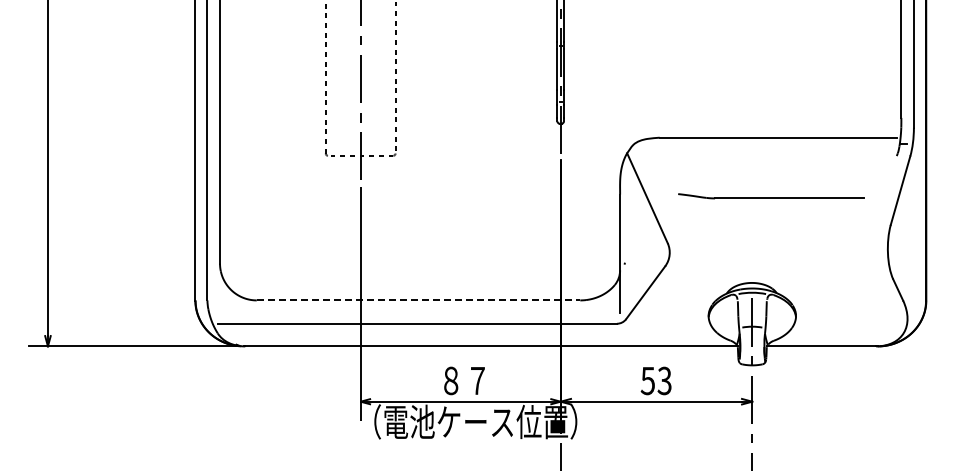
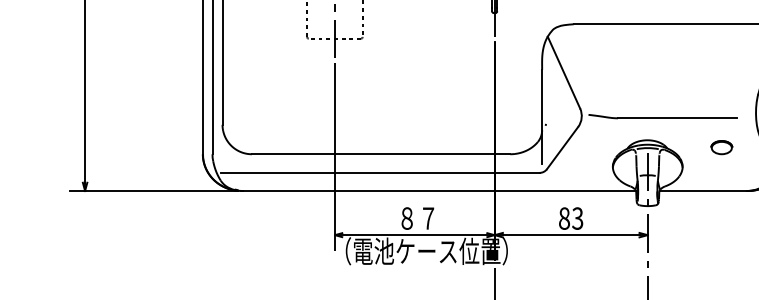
part: (771, 196) -> (663, 116), moved
part: (844, 292) -> (721, 147), added
line: (418, 300) -> (381, 154), dashed -> solid
text: (647, 380) -> (564, 218), 53 -> 83

